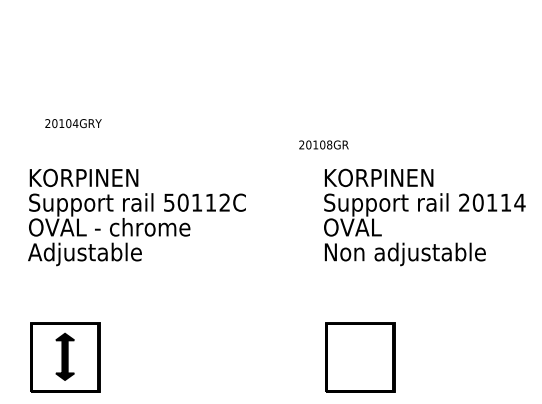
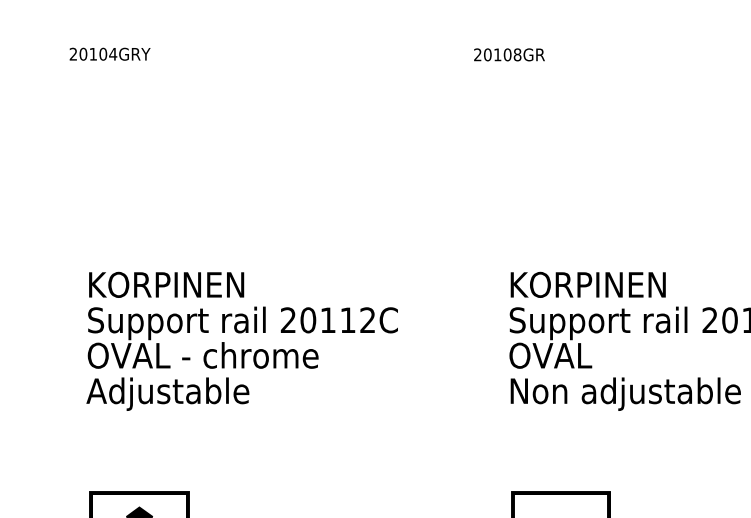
text: (73, 123) -> (110, 54), moved
text: (323, 144) -> (508, 54), moved
text: (169, 202) -> (288, 319), 50112C -> 20112C

